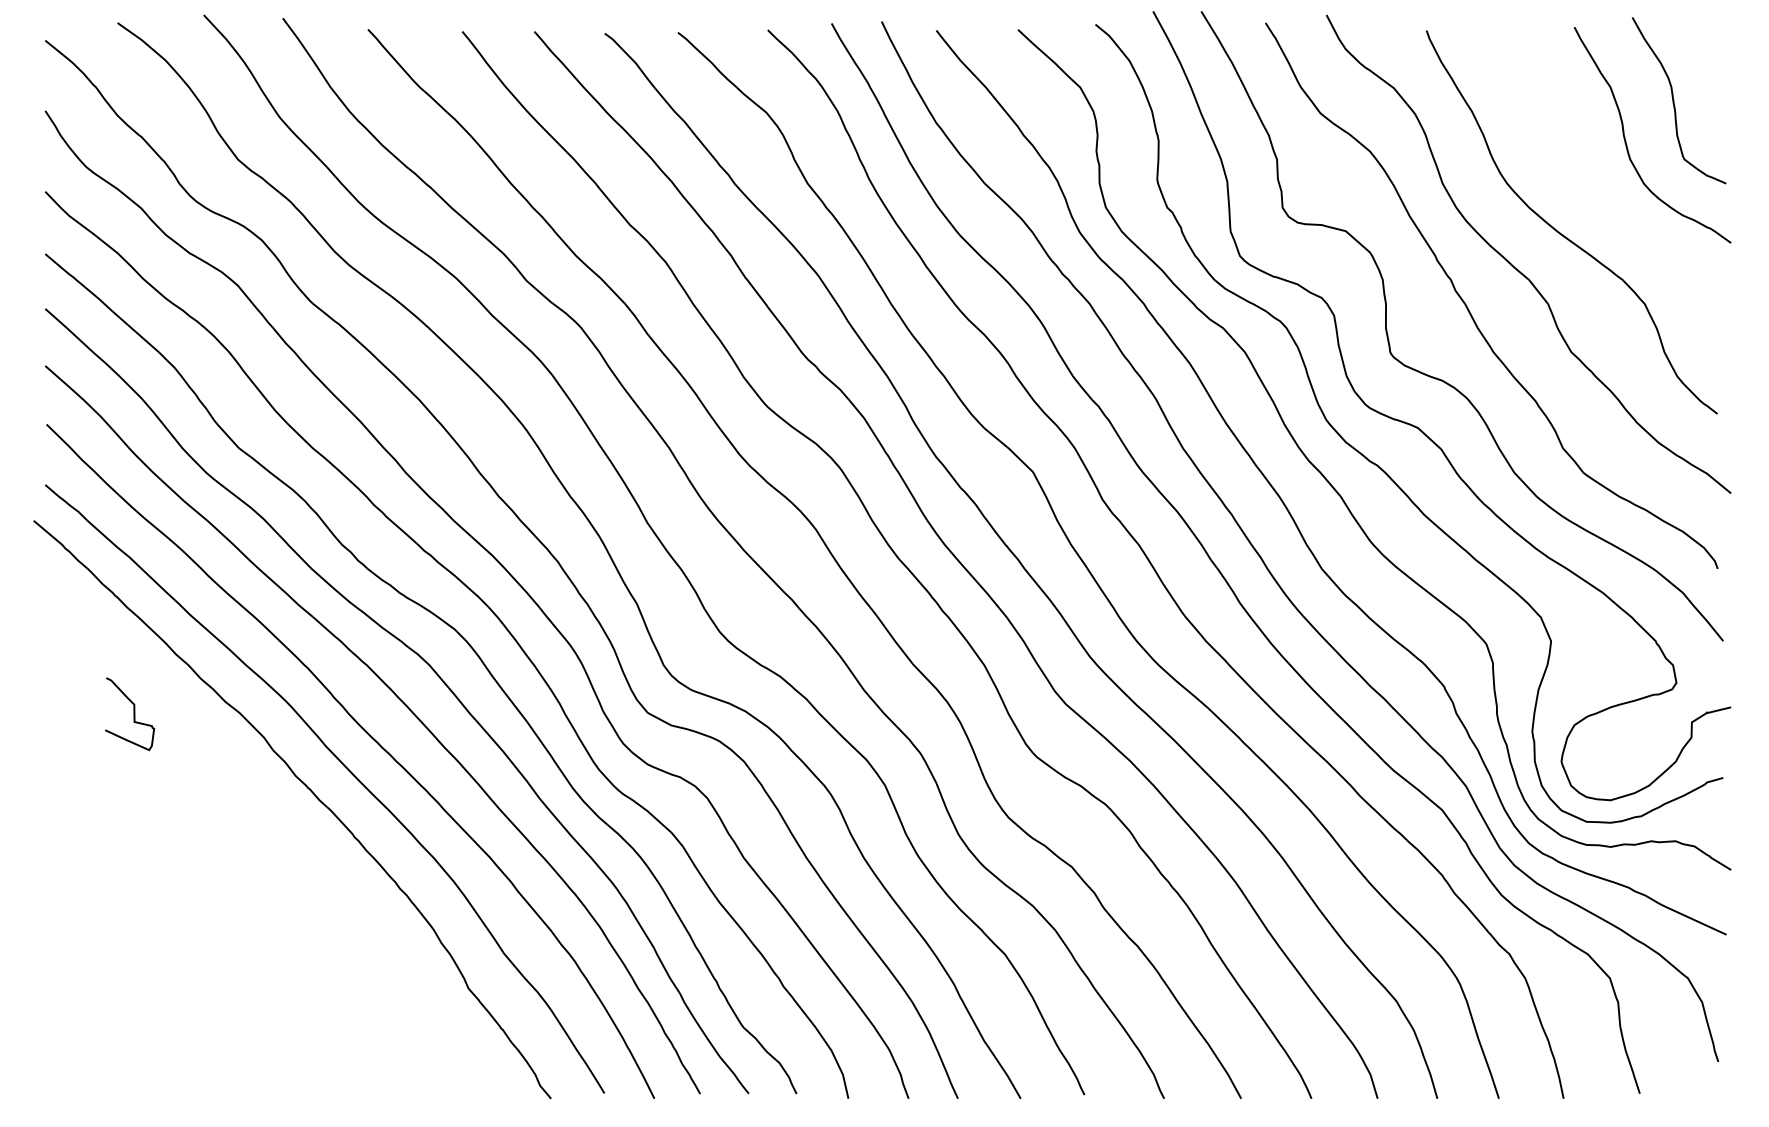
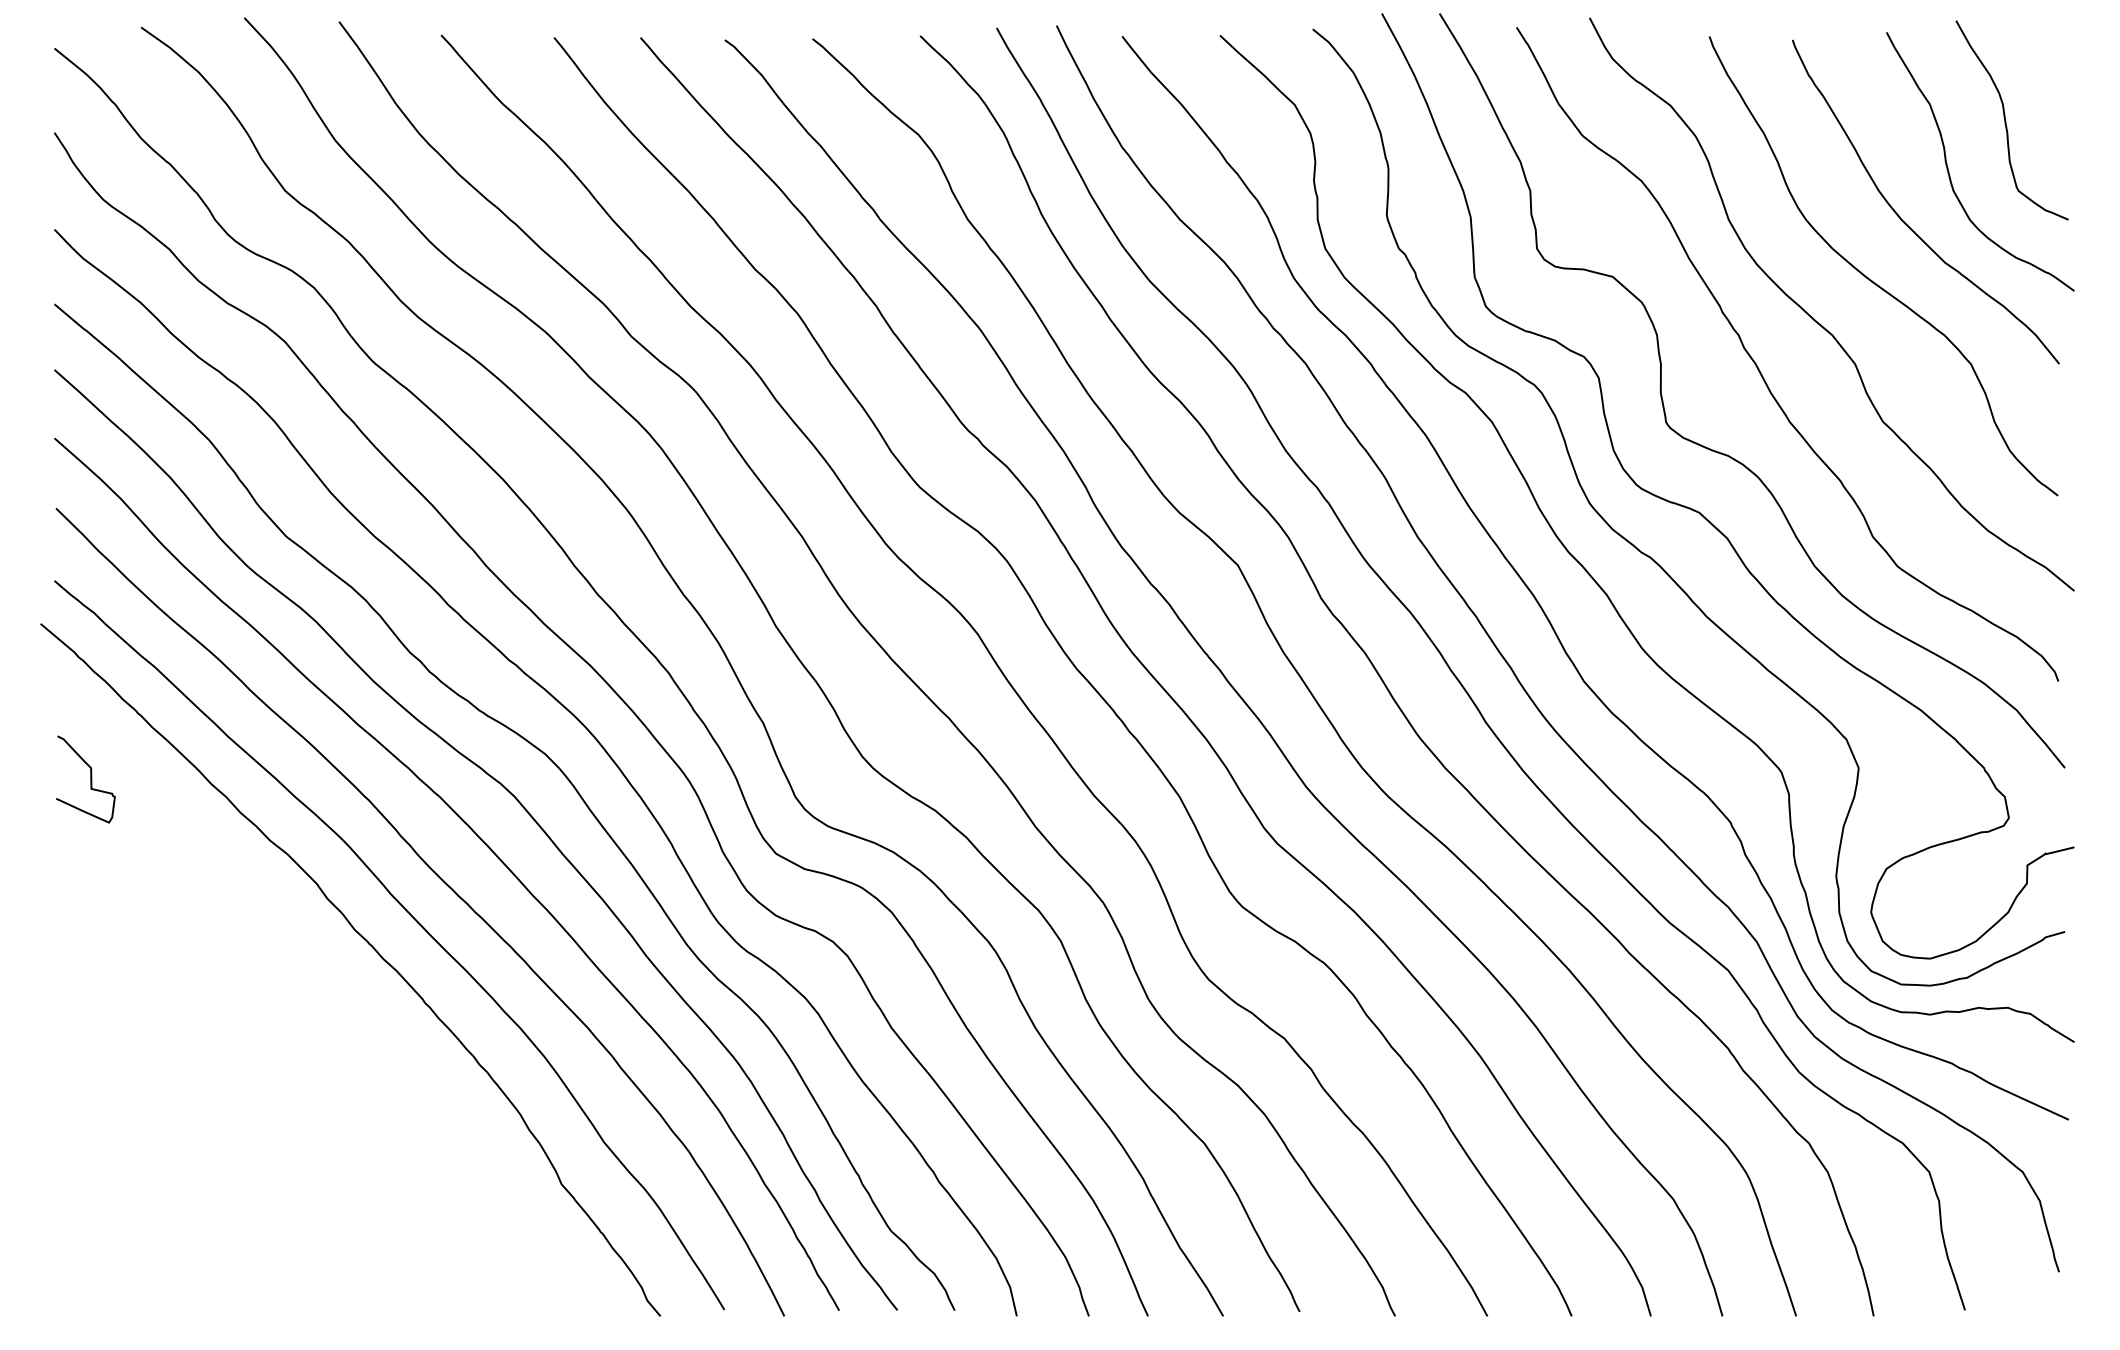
curve: (1589, 185) -> (1904, 221), added
curve: (133, 714) -> (90, 779), moved

